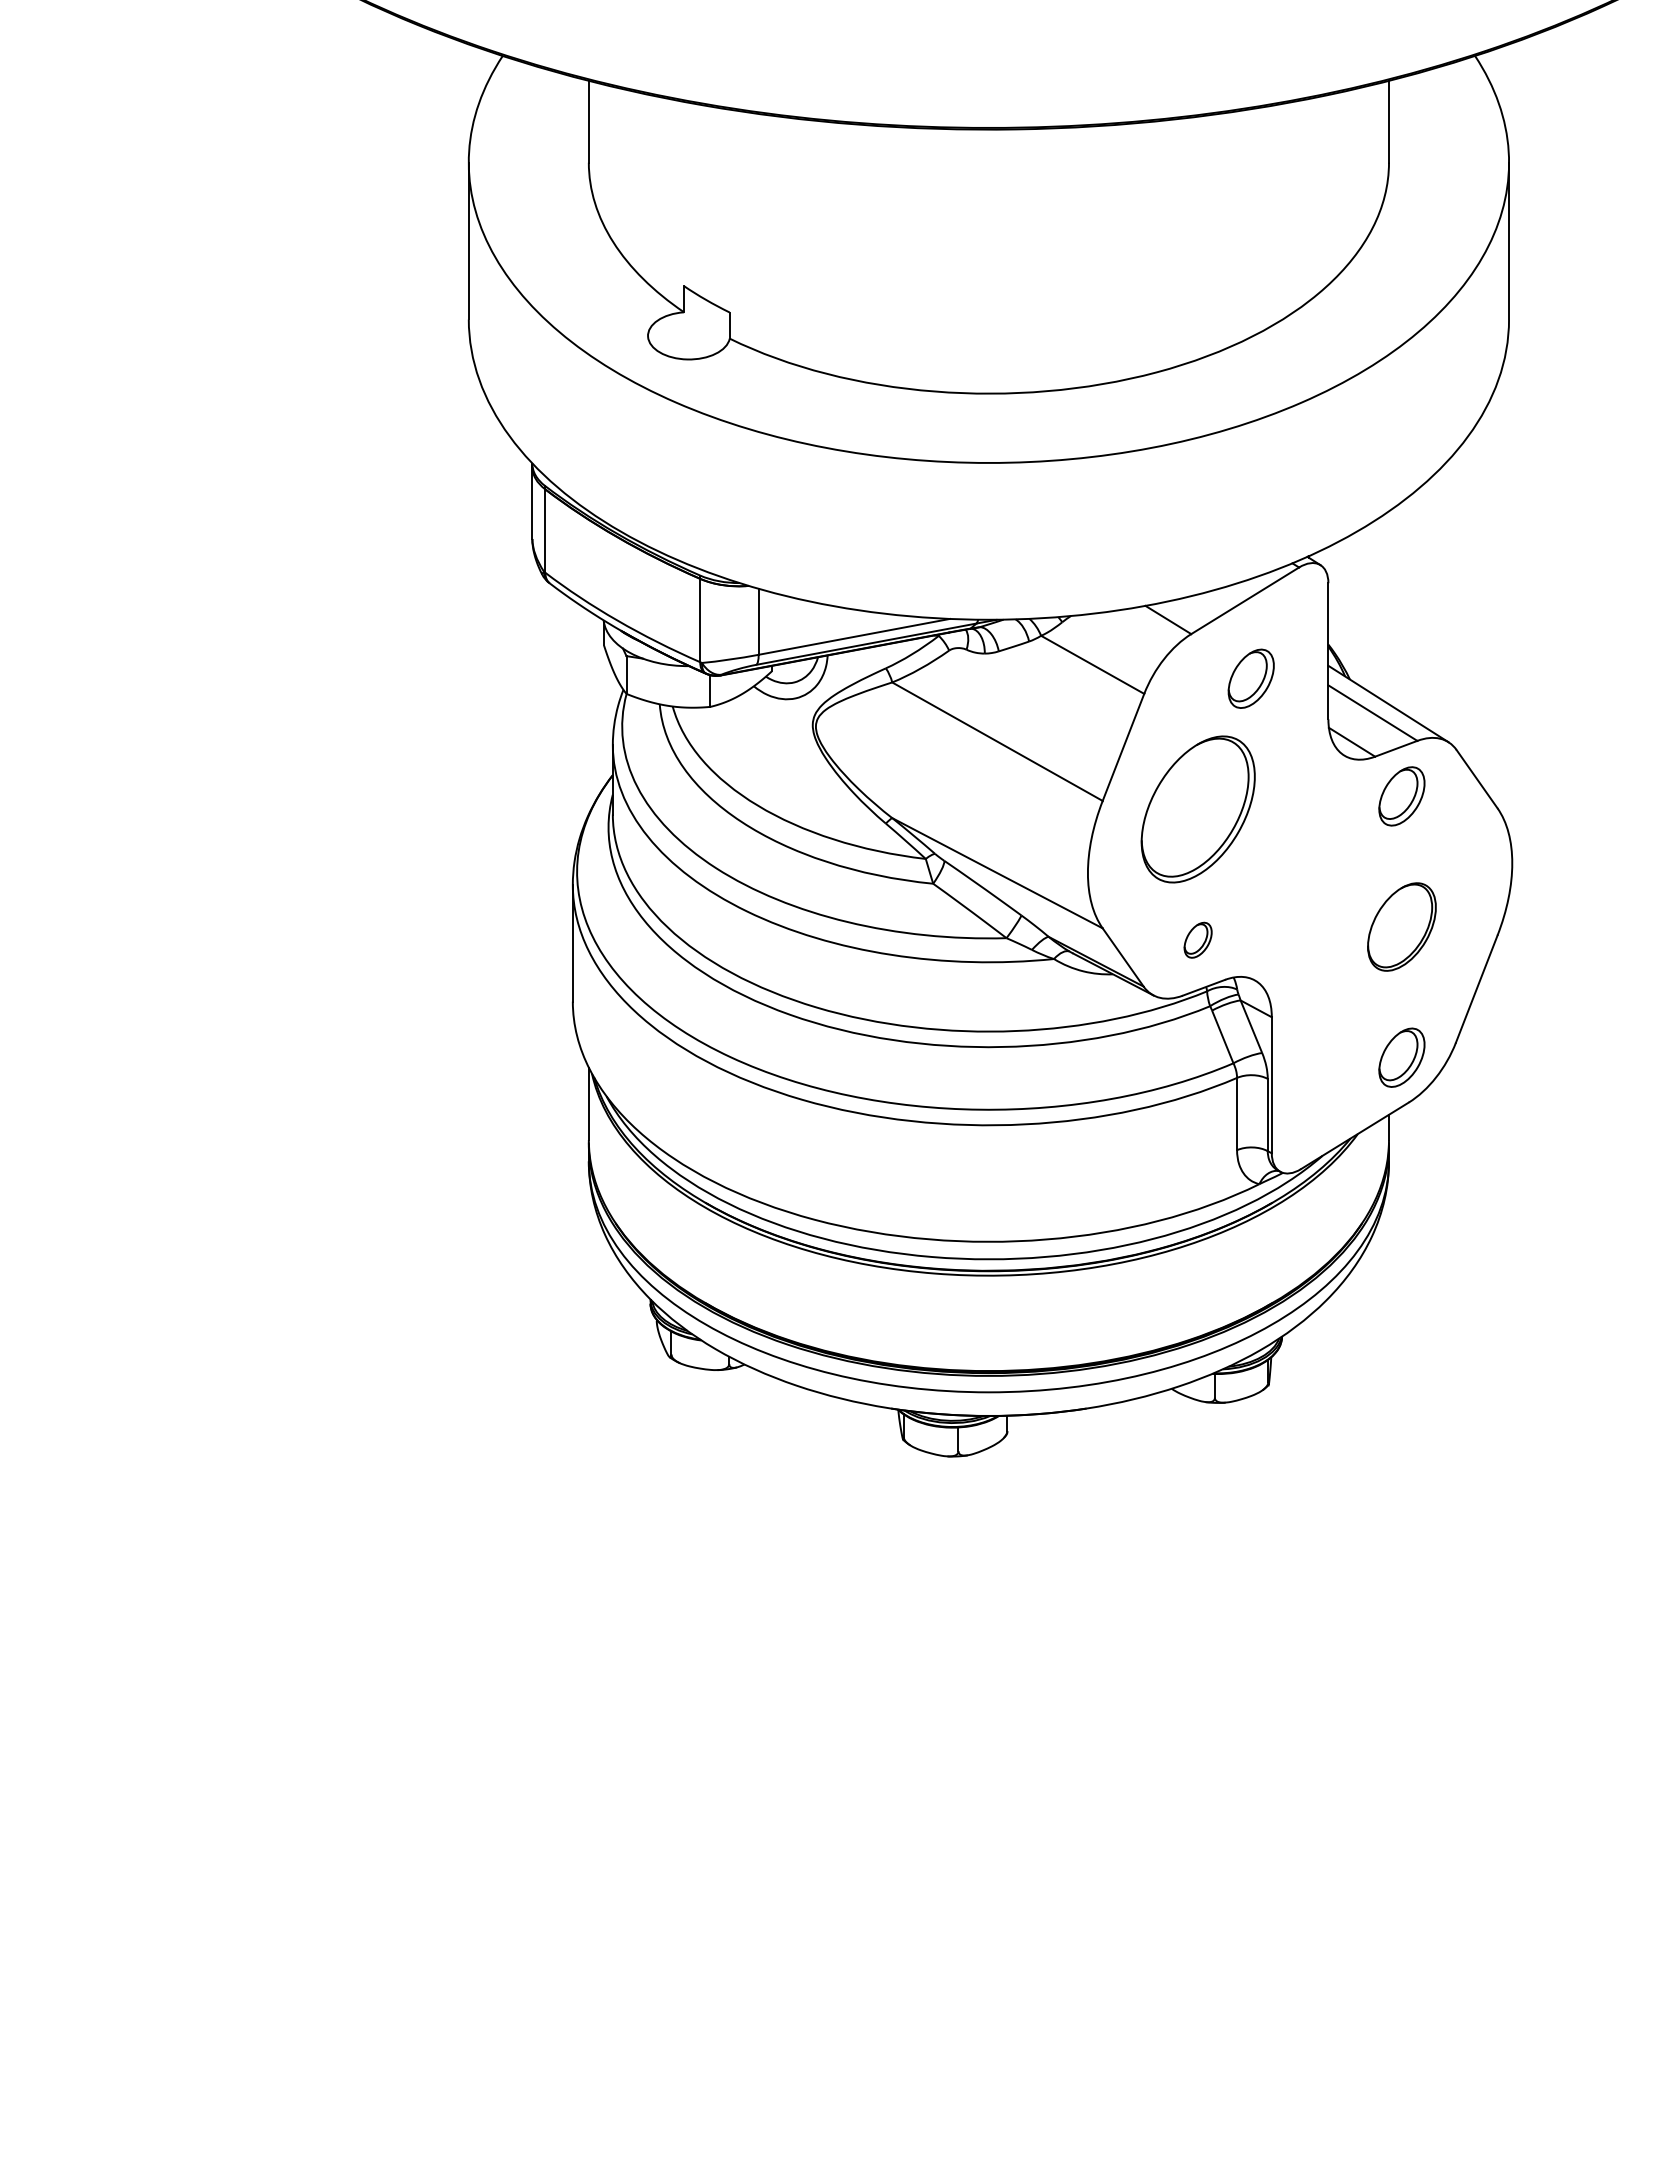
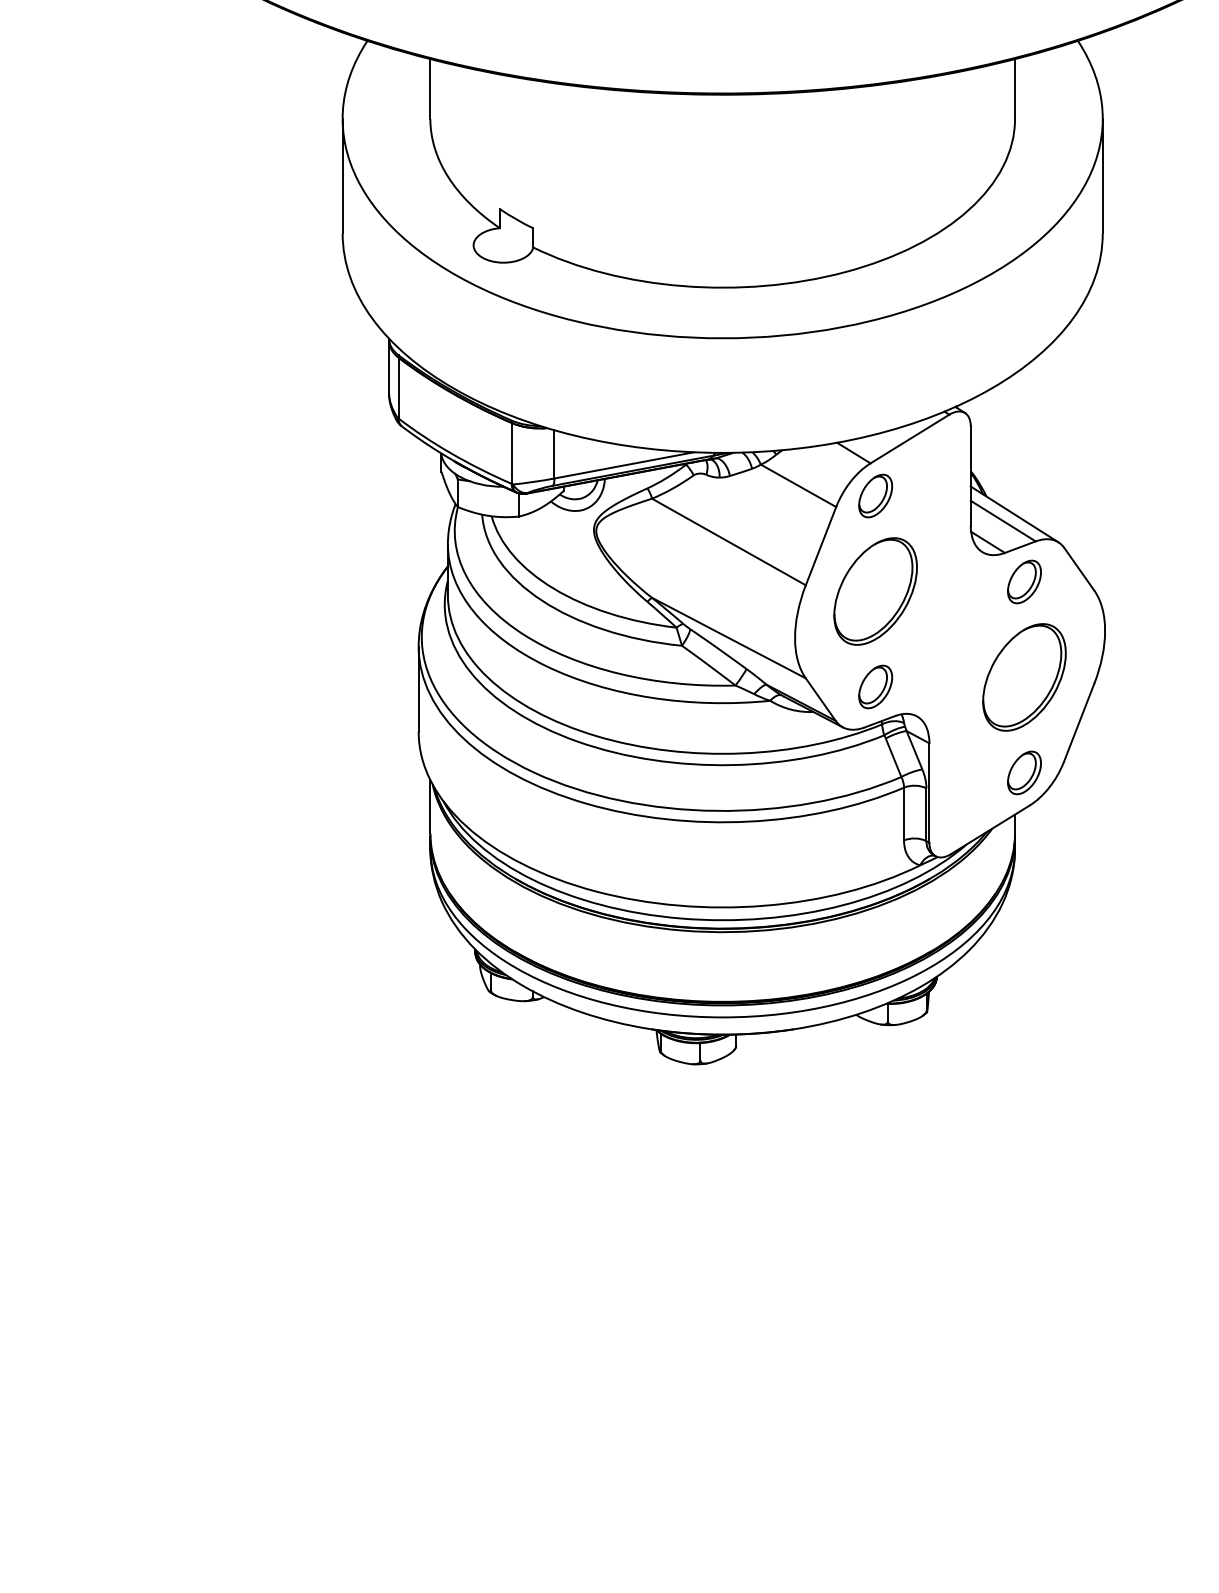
part: (1250, 678) -> (875, 495), moved
part: (1401, 926) -> (1024, 677), size x1.67
part: (1197, 940) -> (875, 687), size x1.67

